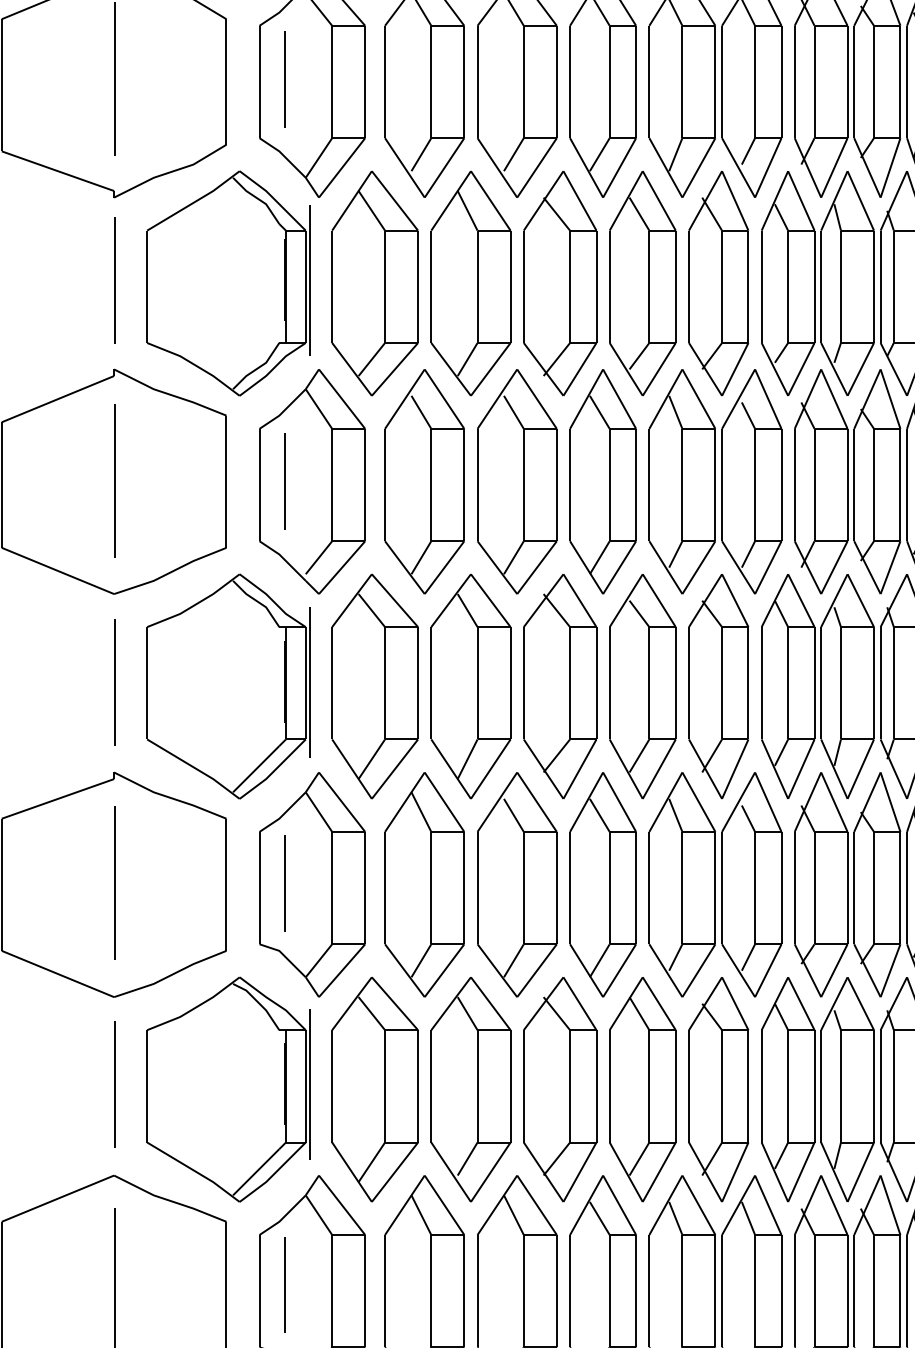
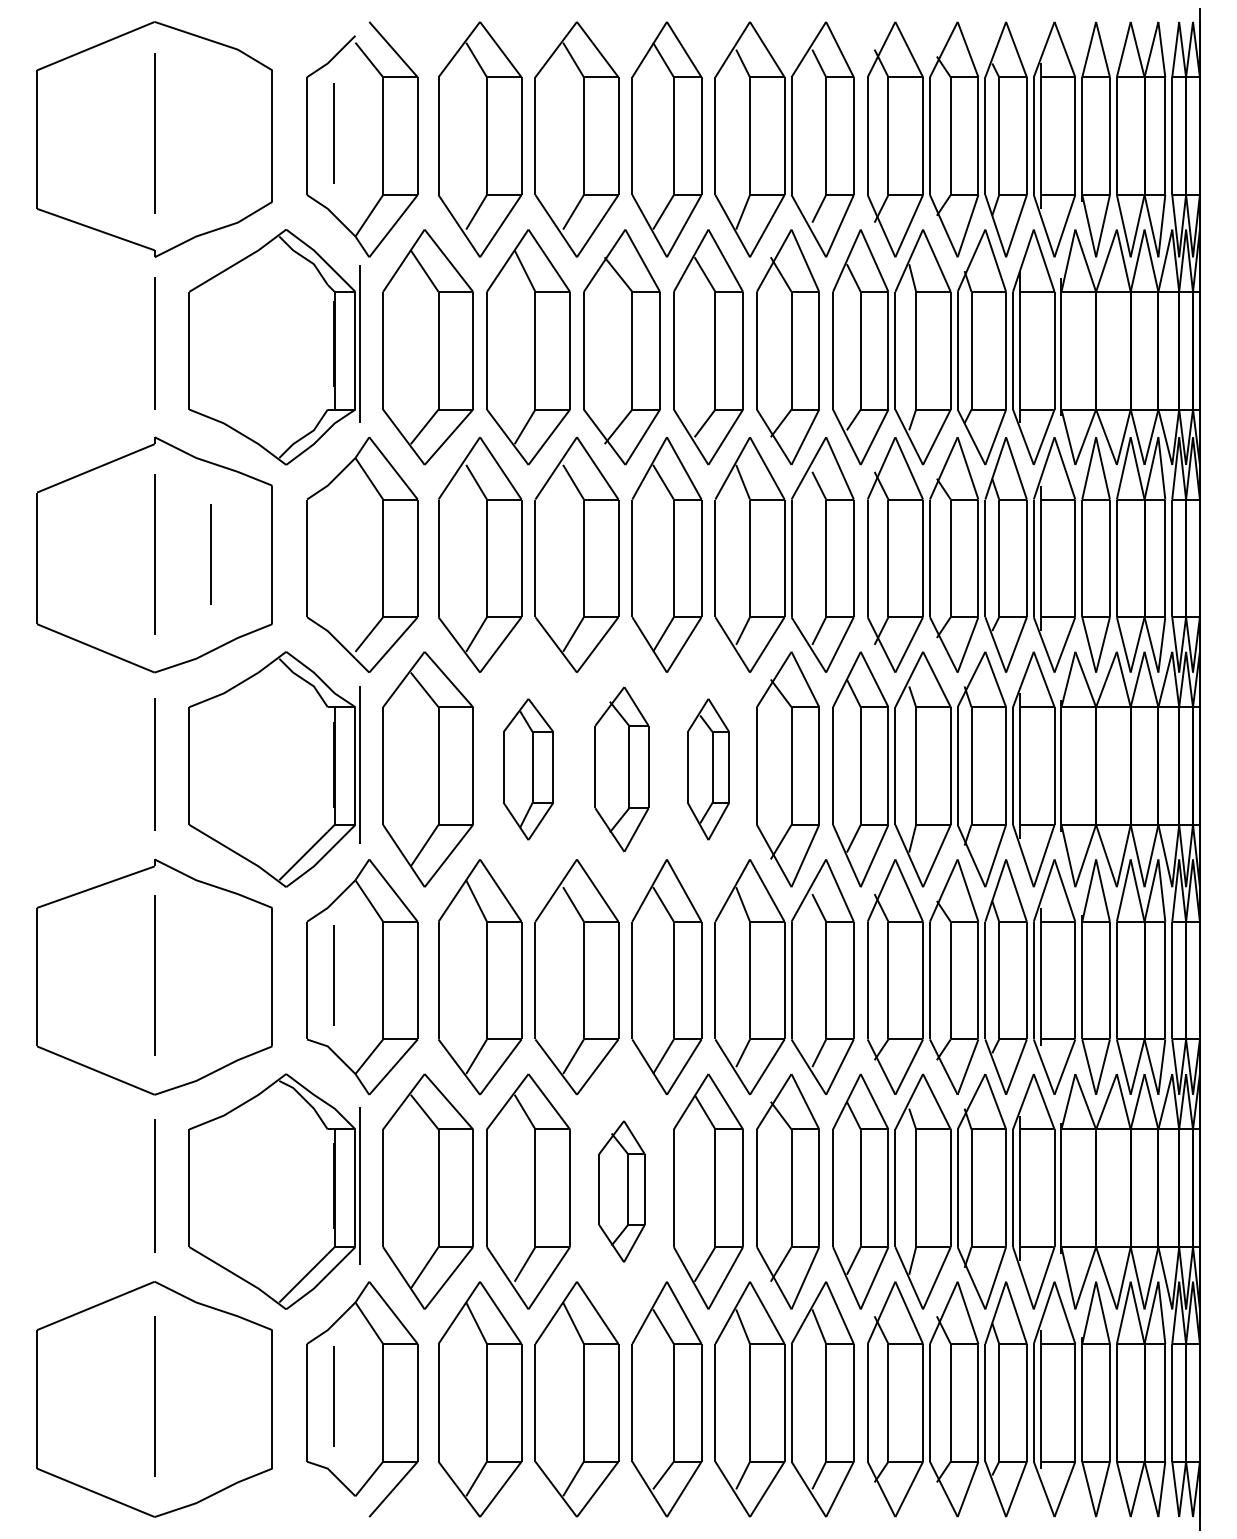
line: (284, 481) -> (210, 554), moved
part: (470, 686) -> (528, 769), size x0.6
part: (559, 686) -> (621, 769), size x0.7
part: (642, 686) -> (708, 769), size x0.6
part: (559, 1089) -> (621, 1191), size x0.6

